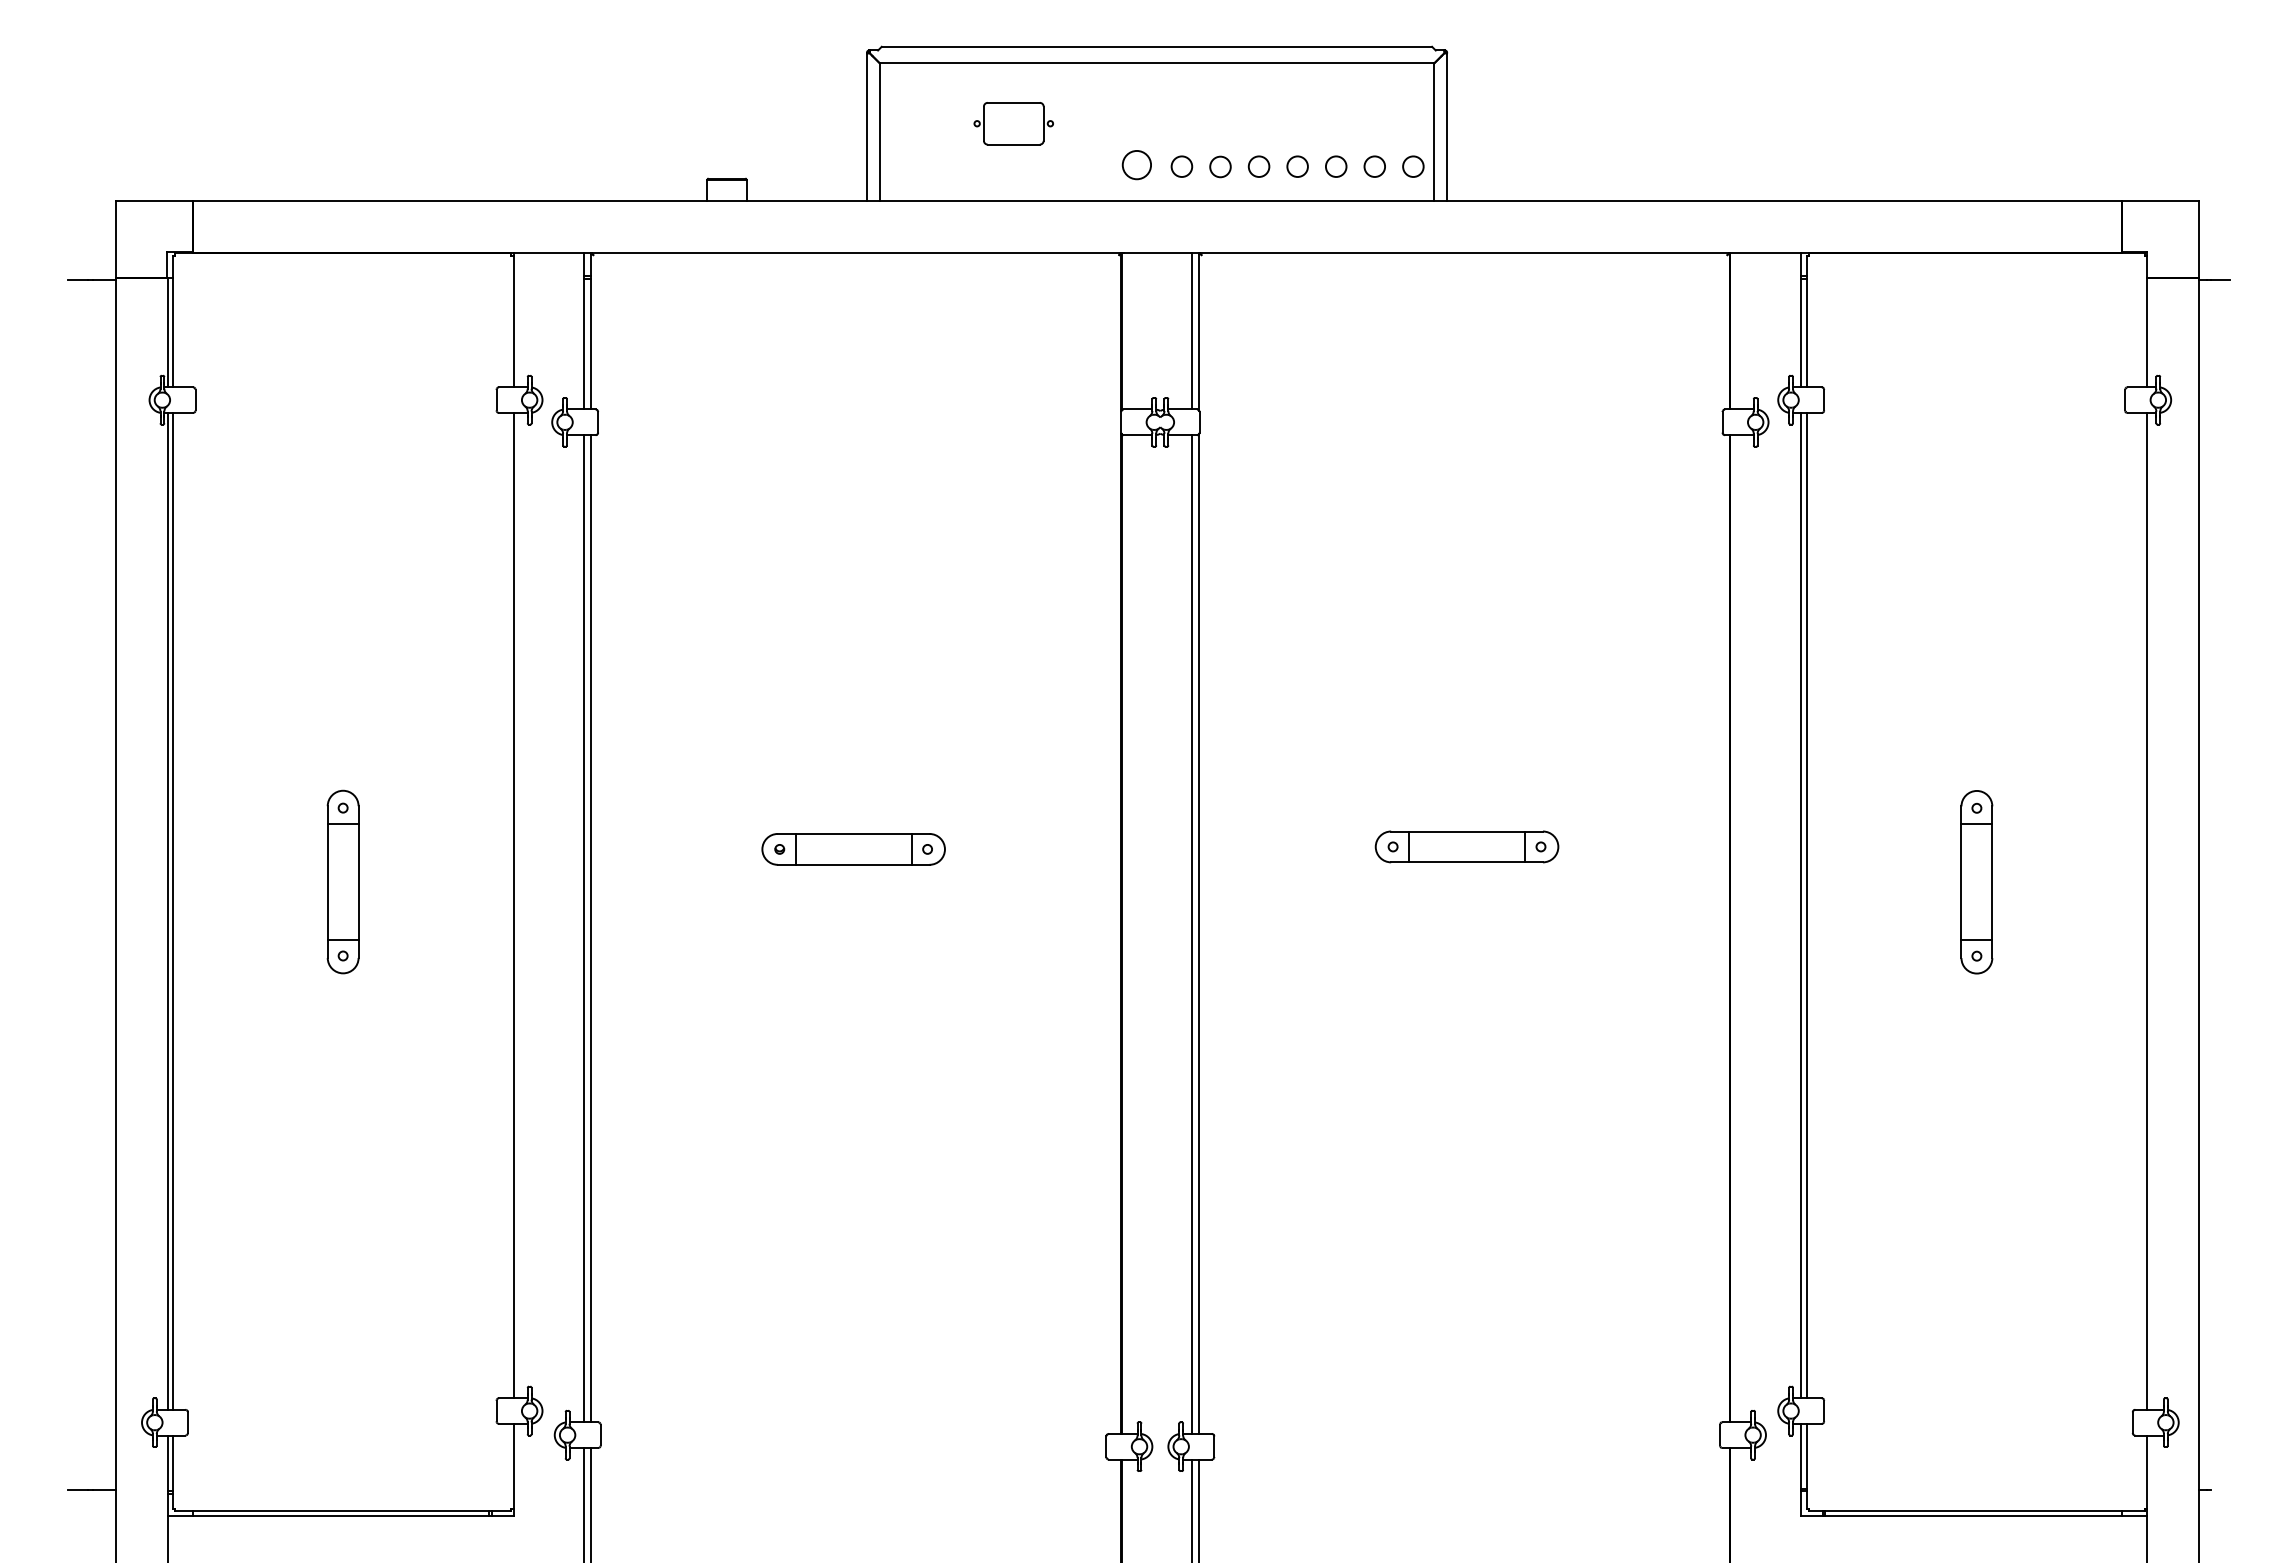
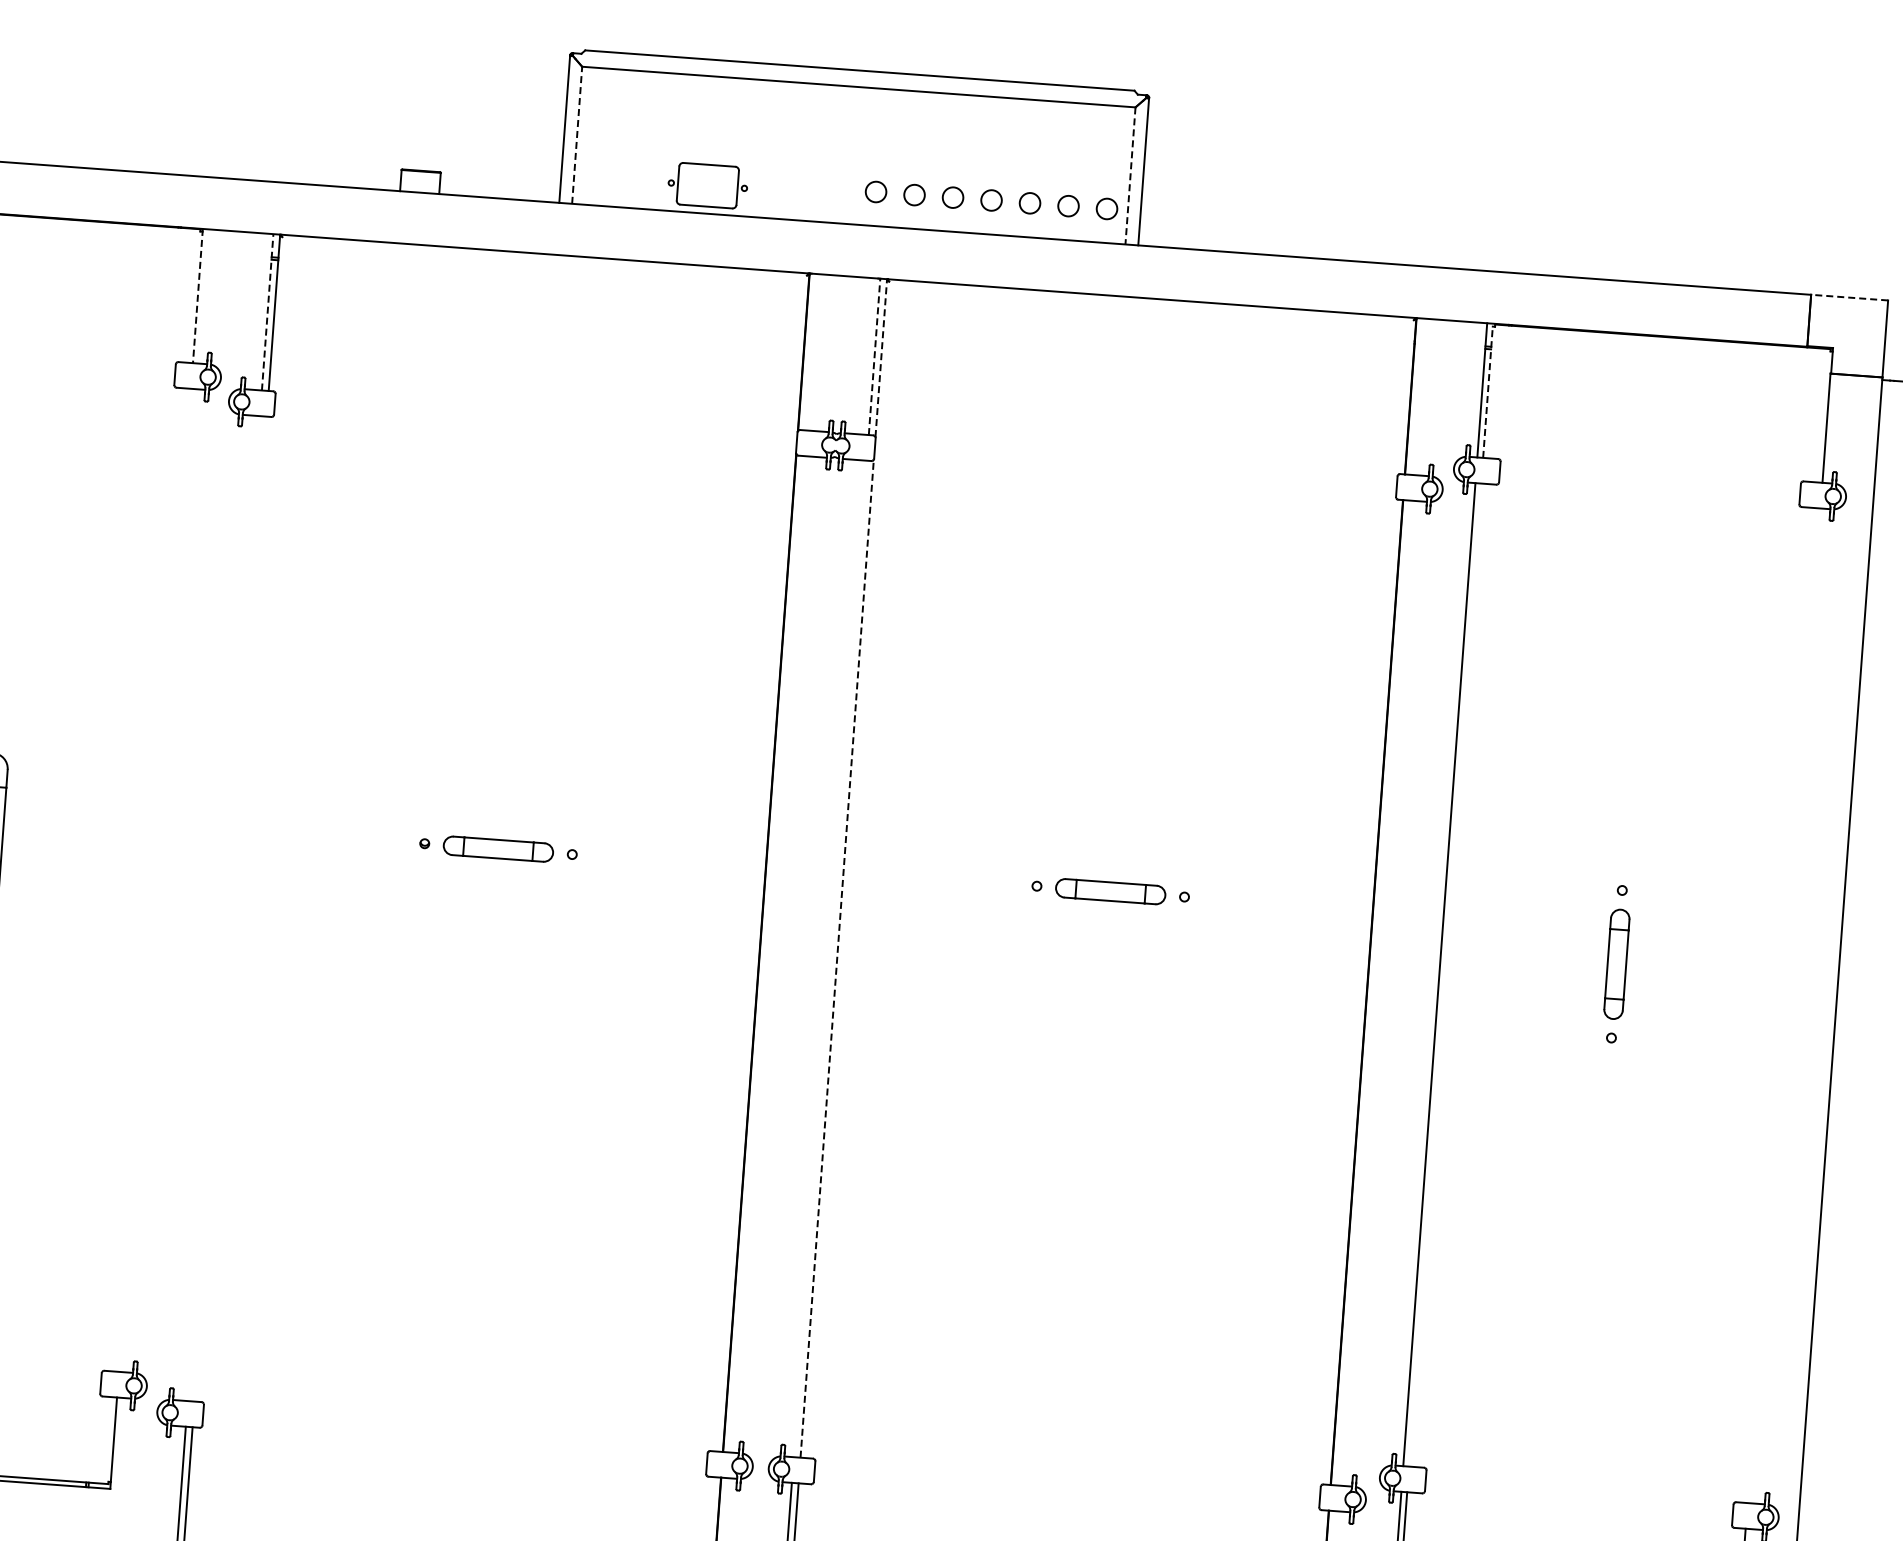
part: (1013, 123) -> (707, 185), moved
line: (879, 132) -> (576, 135), solid -> dashed
line: (1434, 132) -> (1130, 176), solid -> dashed
circle: (1136, 165) -> (830, 187), removed
line: (2160, 200) -> (1850, 297), solid -> dashed
line: (513, 320) -> (197, 296), solid -> dashed
line: (1806, 321) -> (1487, 392), solid -> dashed
line: (584, 330) -> (267, 311), solid -> dashed
line: (1192, 330) -> (874, 356), solid -> dashed
line: (1199, 332) -> (881, 358), solid -> dashed
part: (1466, 846) -> (1110, 891), size x0.6
part: (853, 849) -> (498, 849), size x0.6
part: (1976, 882) -> (1616, 964), size x0.6
line: (513, 905) -> (154, 880), removed
line: (1806, 905) -> (1445, 974), removed
line: (2146, 911) -> (1783, 1005), removed
line: (584, 928) -> (224, 908), removed
line: (591, 928) -> (231, 908), removed
line: (1199, 933) -> (837, 958), solid -> dashed
line: (1192, 934) -> (830, 958), removed

